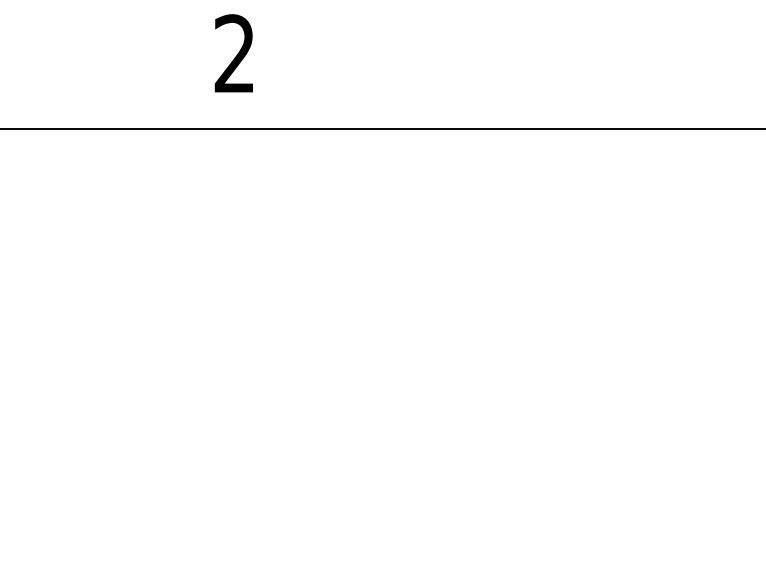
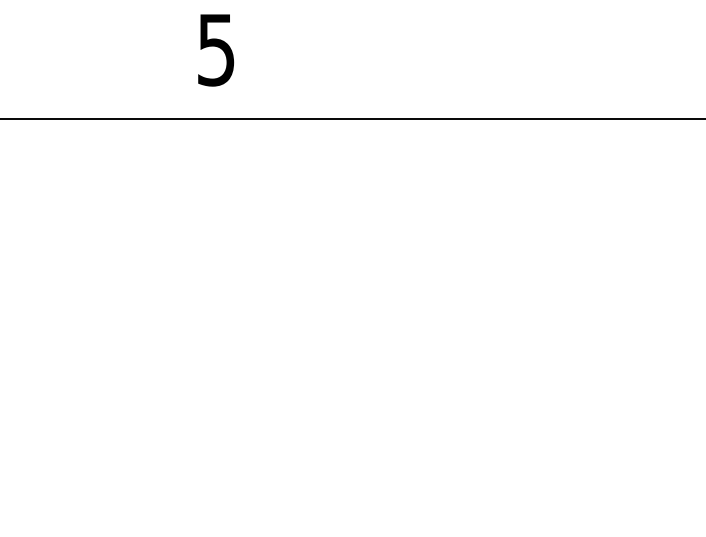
text: (234, 53) -> (216, 49), 2 -> 5

